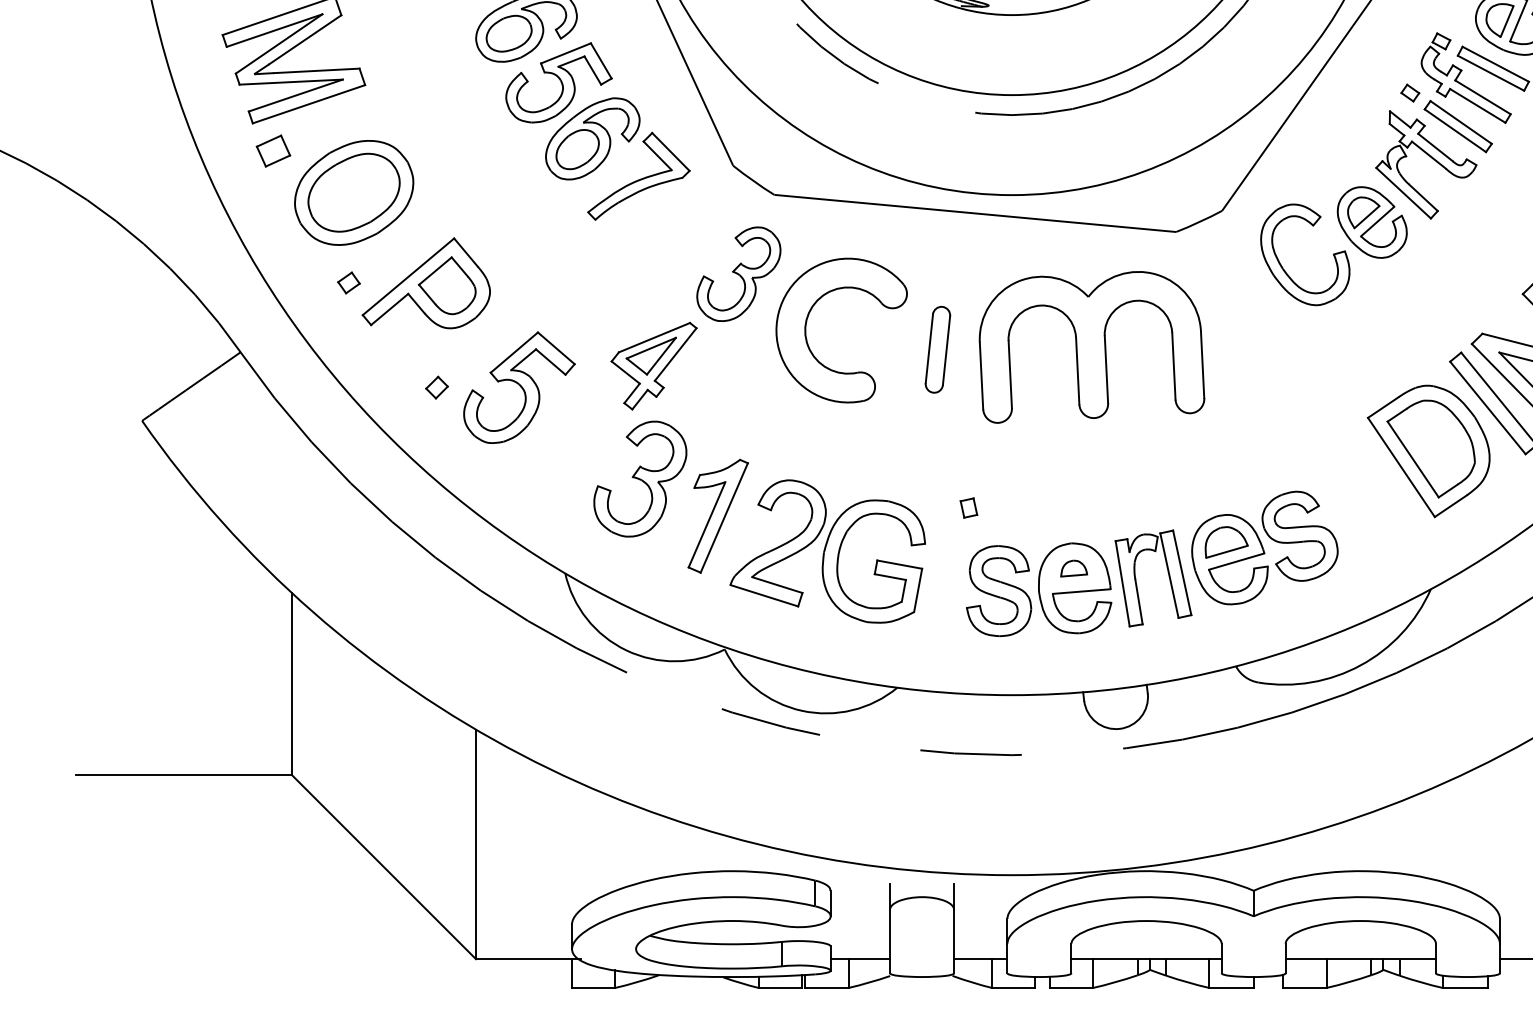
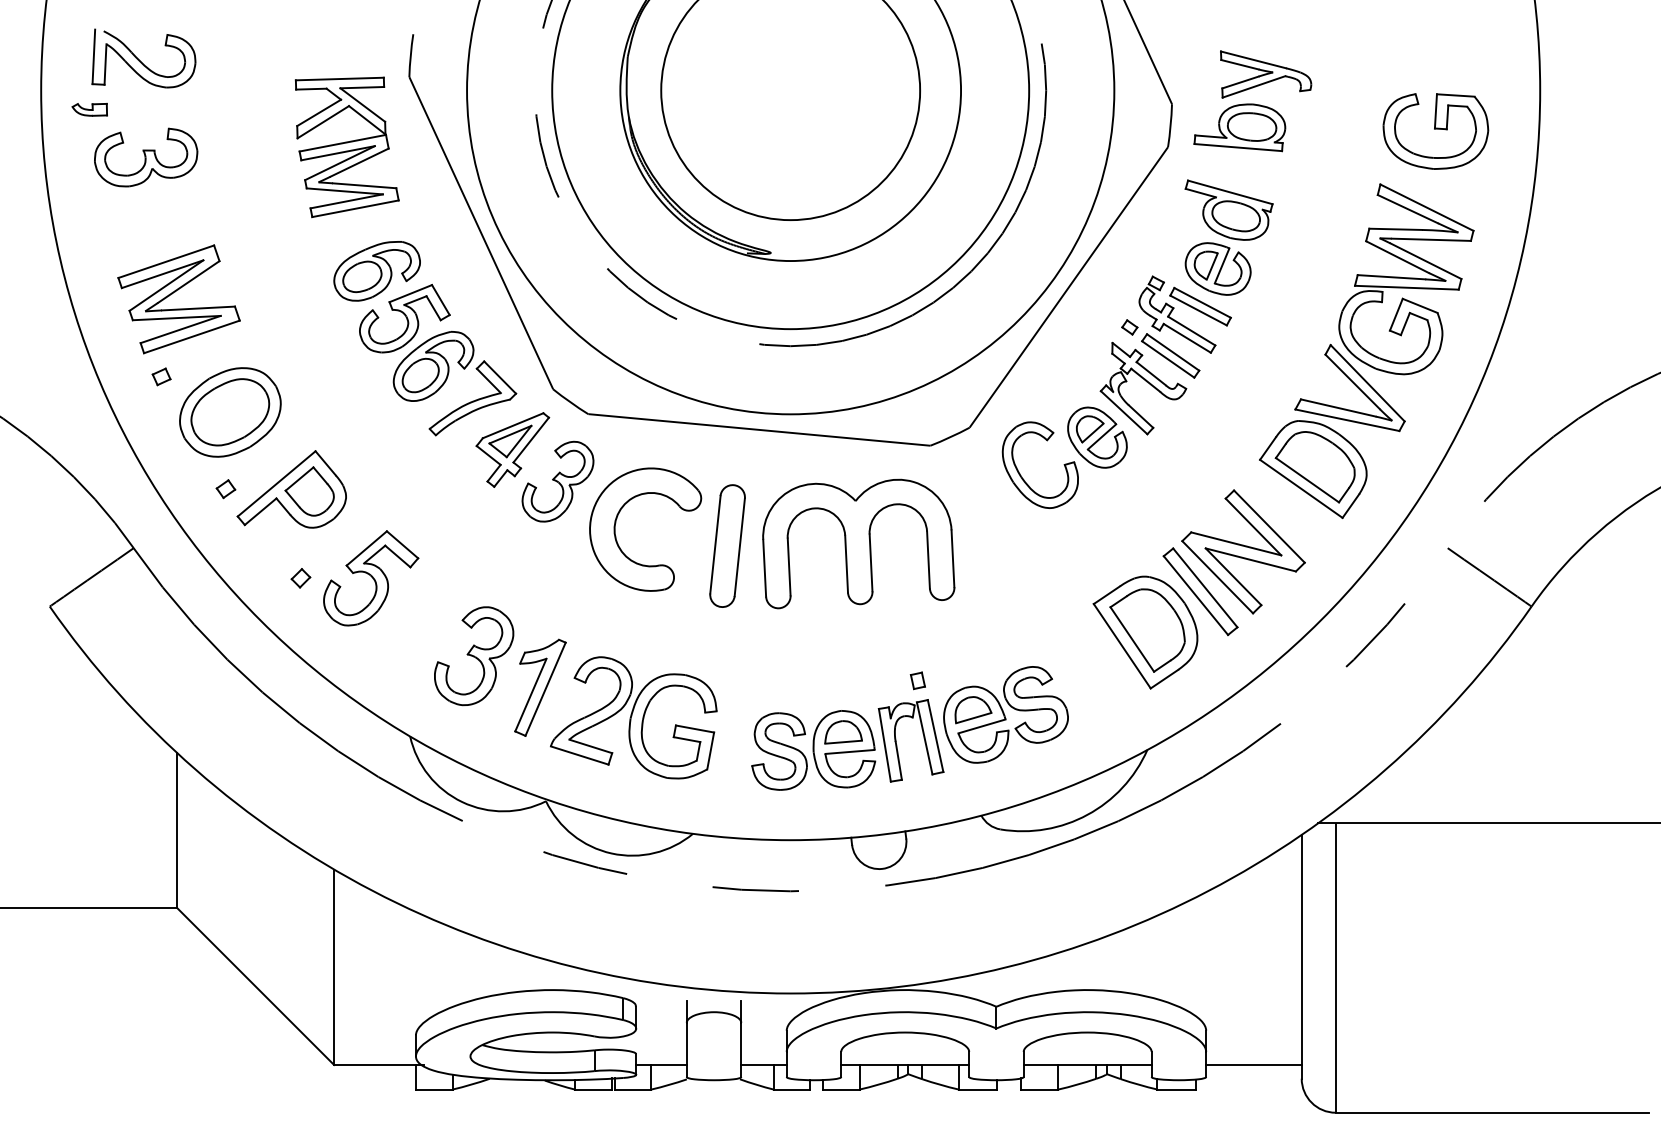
part: (273, 150) -> (161, 376), size x0.62
part: (937, 349) -> (727, 545), size x1.67
part: (653, 365) -> (512, 449), moved
part: (968, 507) -> (917, 680), moved
part: (1074, 568) -> (843, 732), size x1.67

